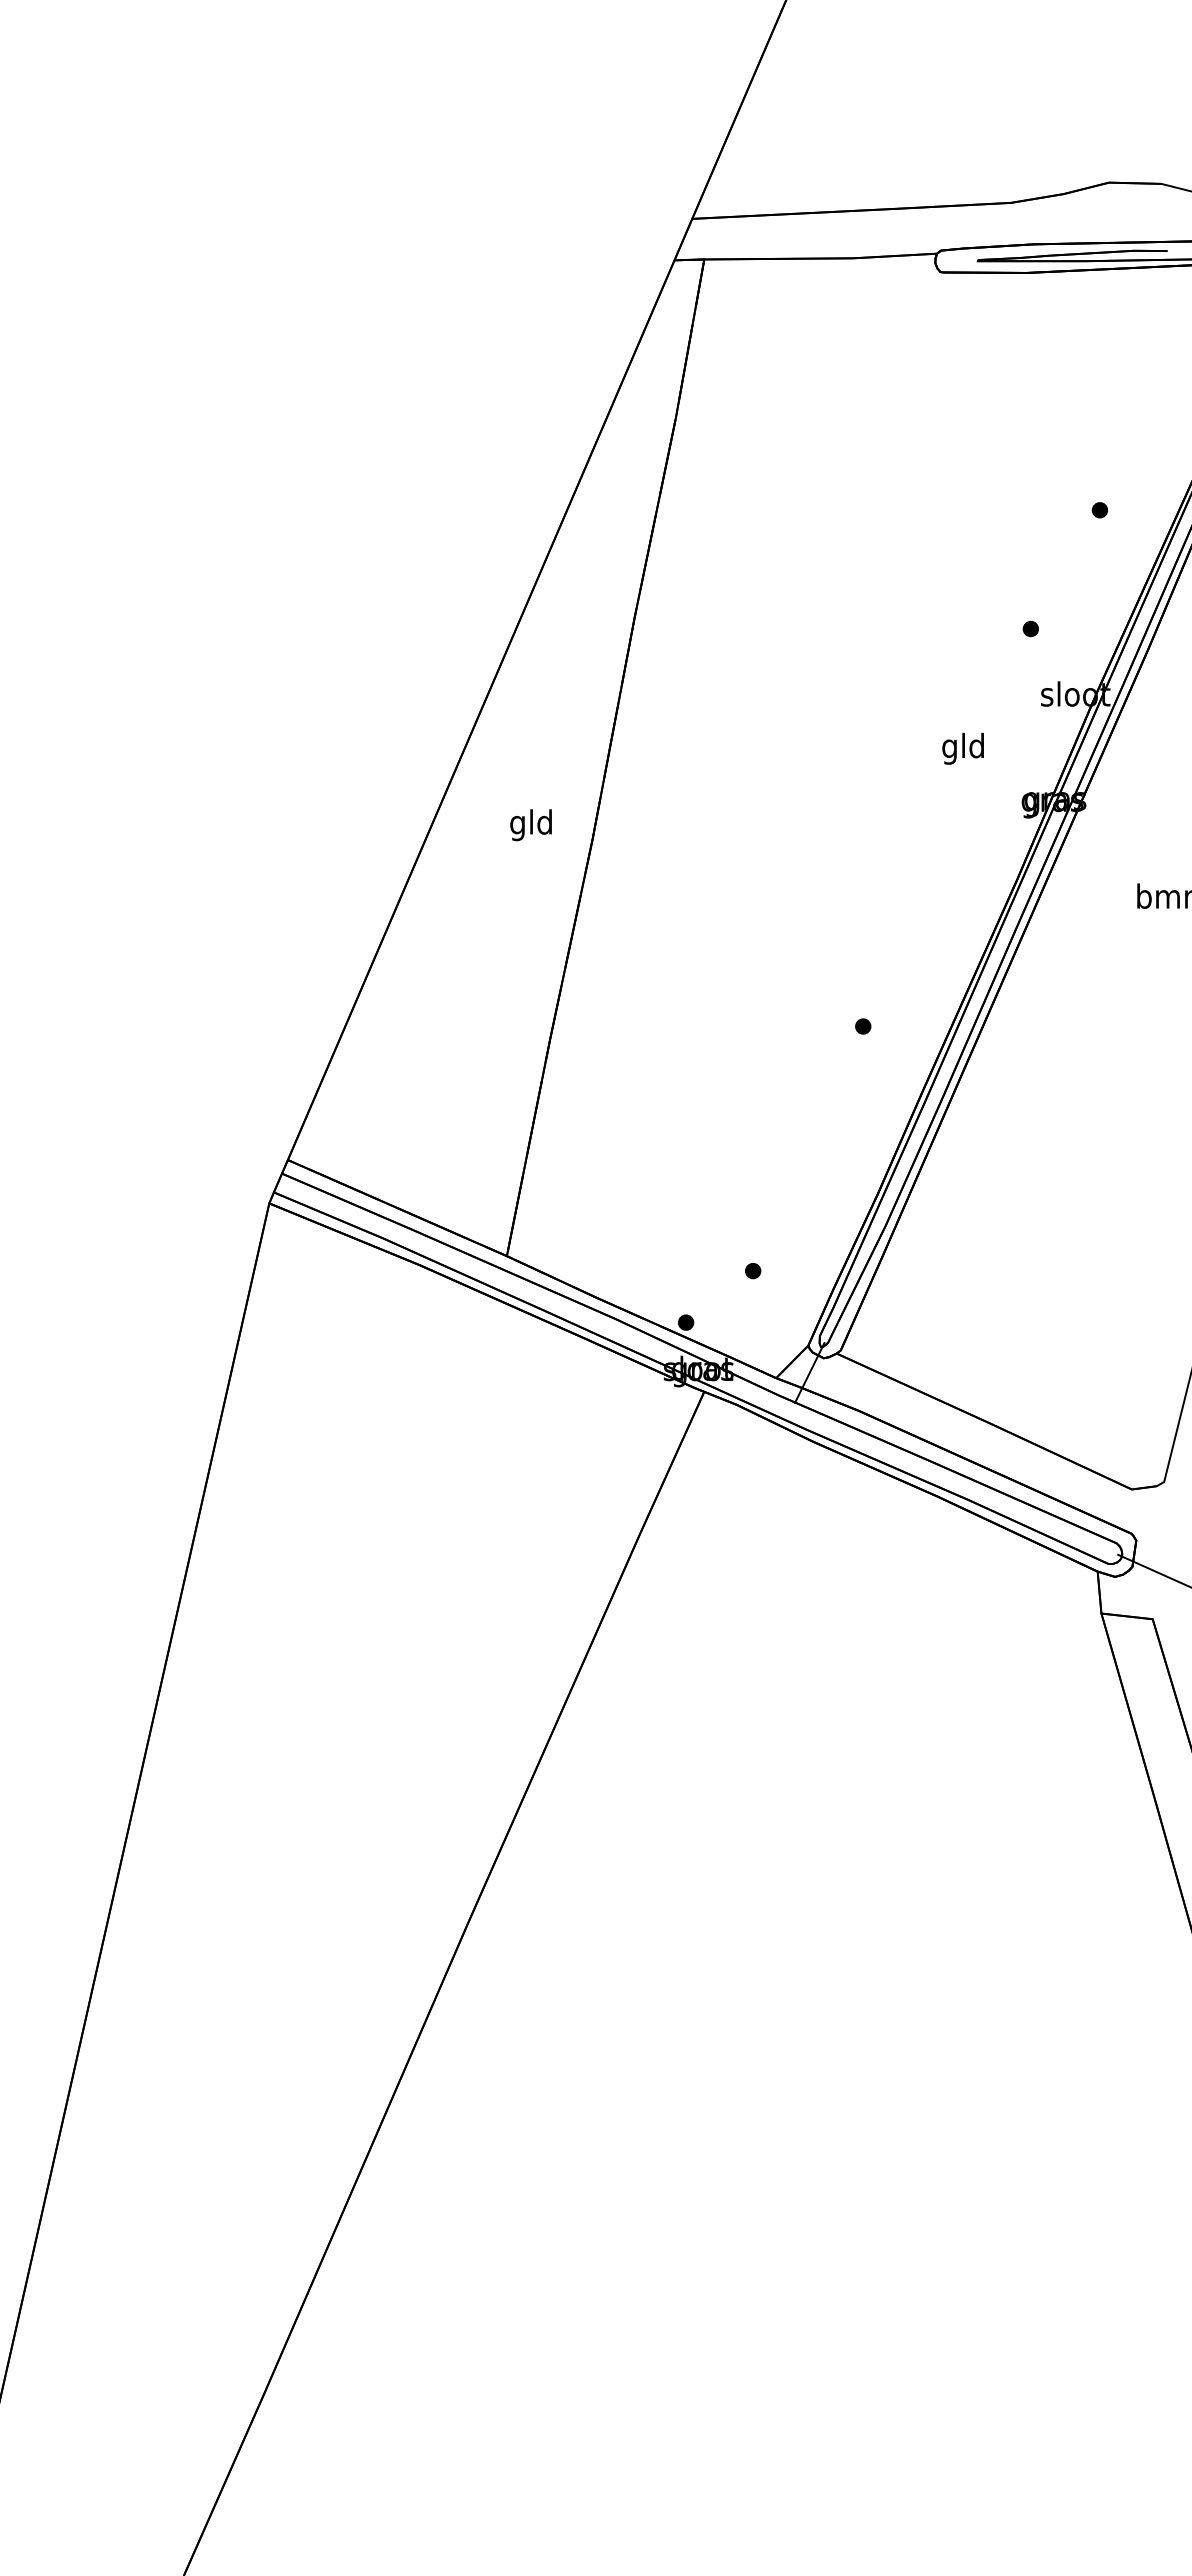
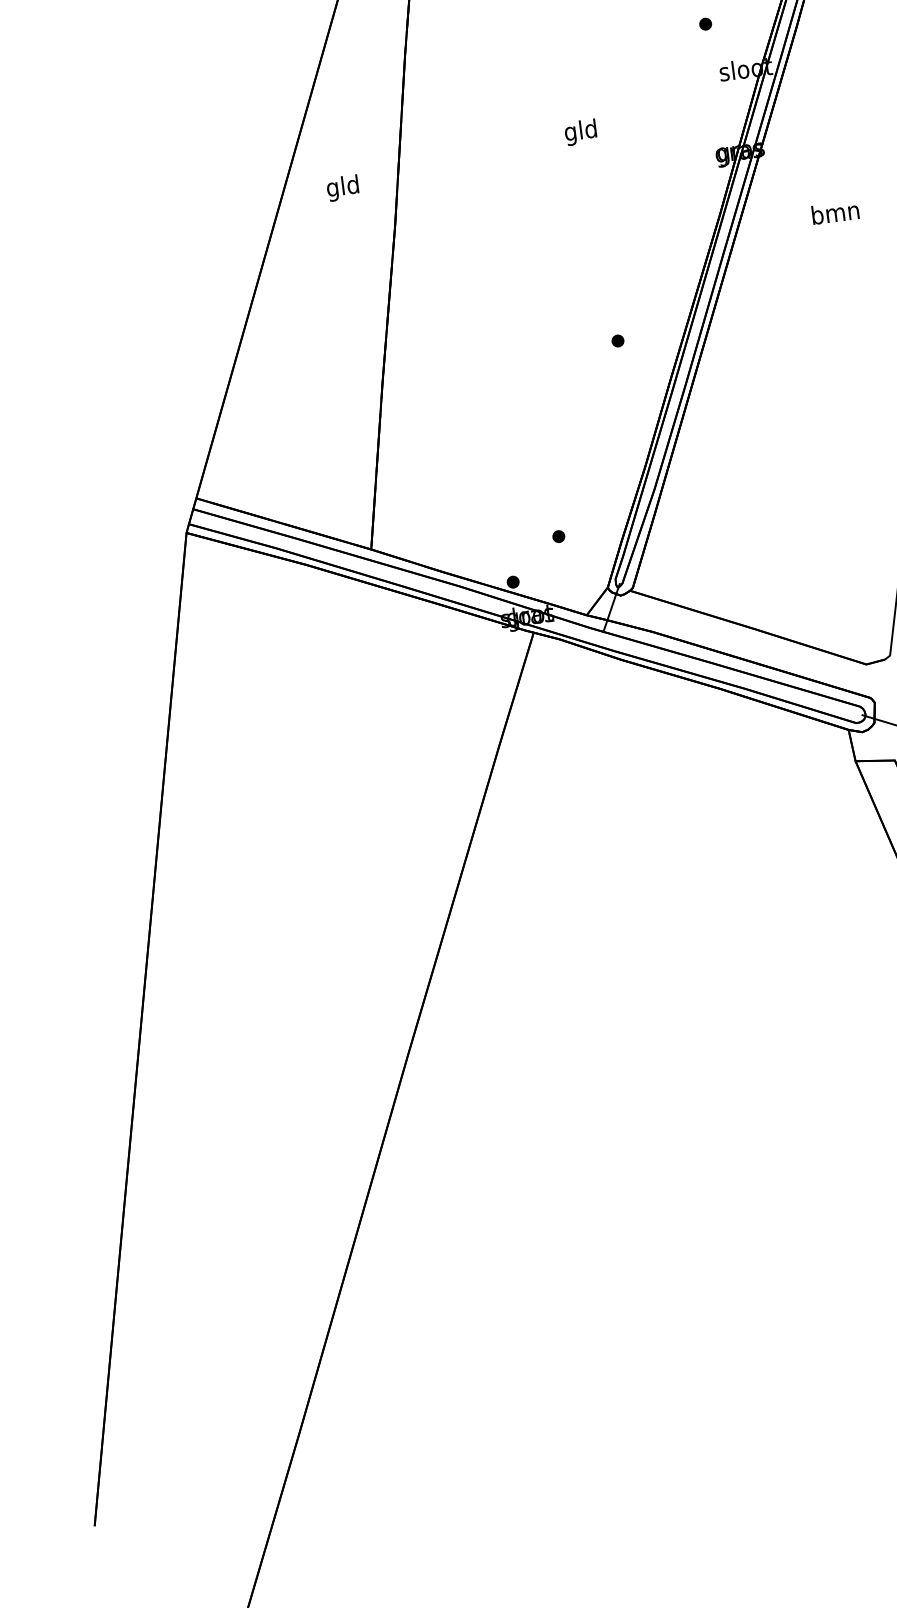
text: (962, 748) -> (580, 132), moved
text: (530, 825) -> (342, 188), moved

